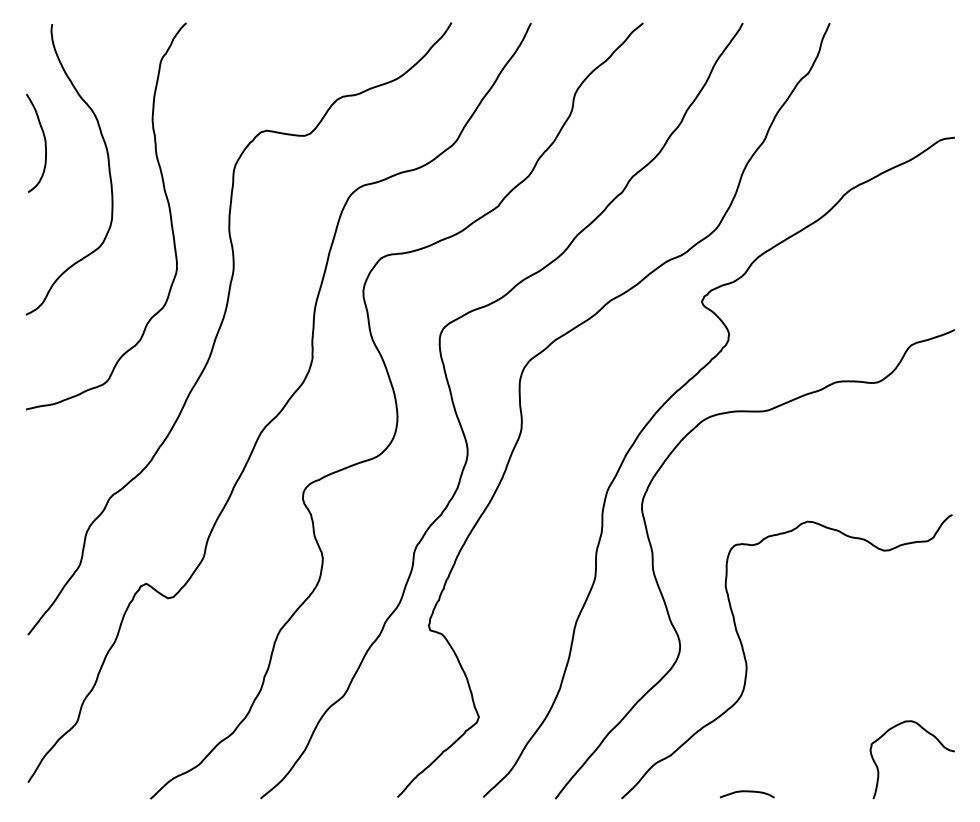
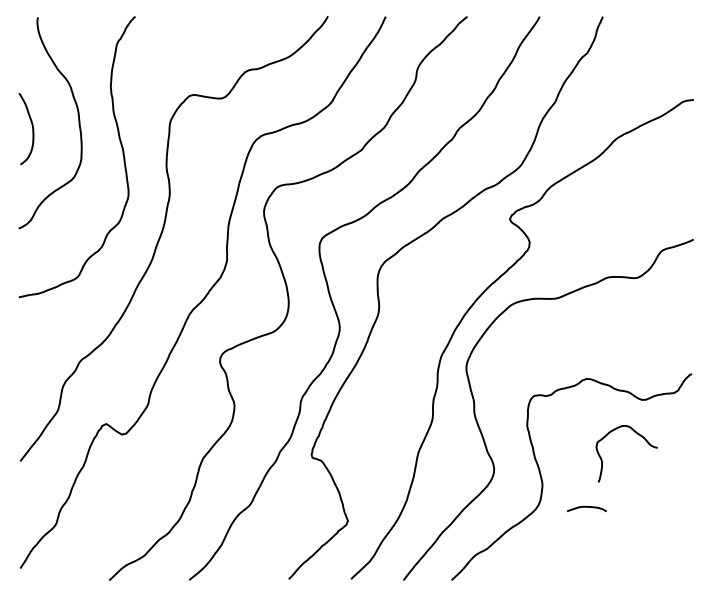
curve: (44, 143) -> (32, 129), moved
curve: (928, 734) -> (638, 435), moved
curve: (746, 792) -> (586, 507), moved

